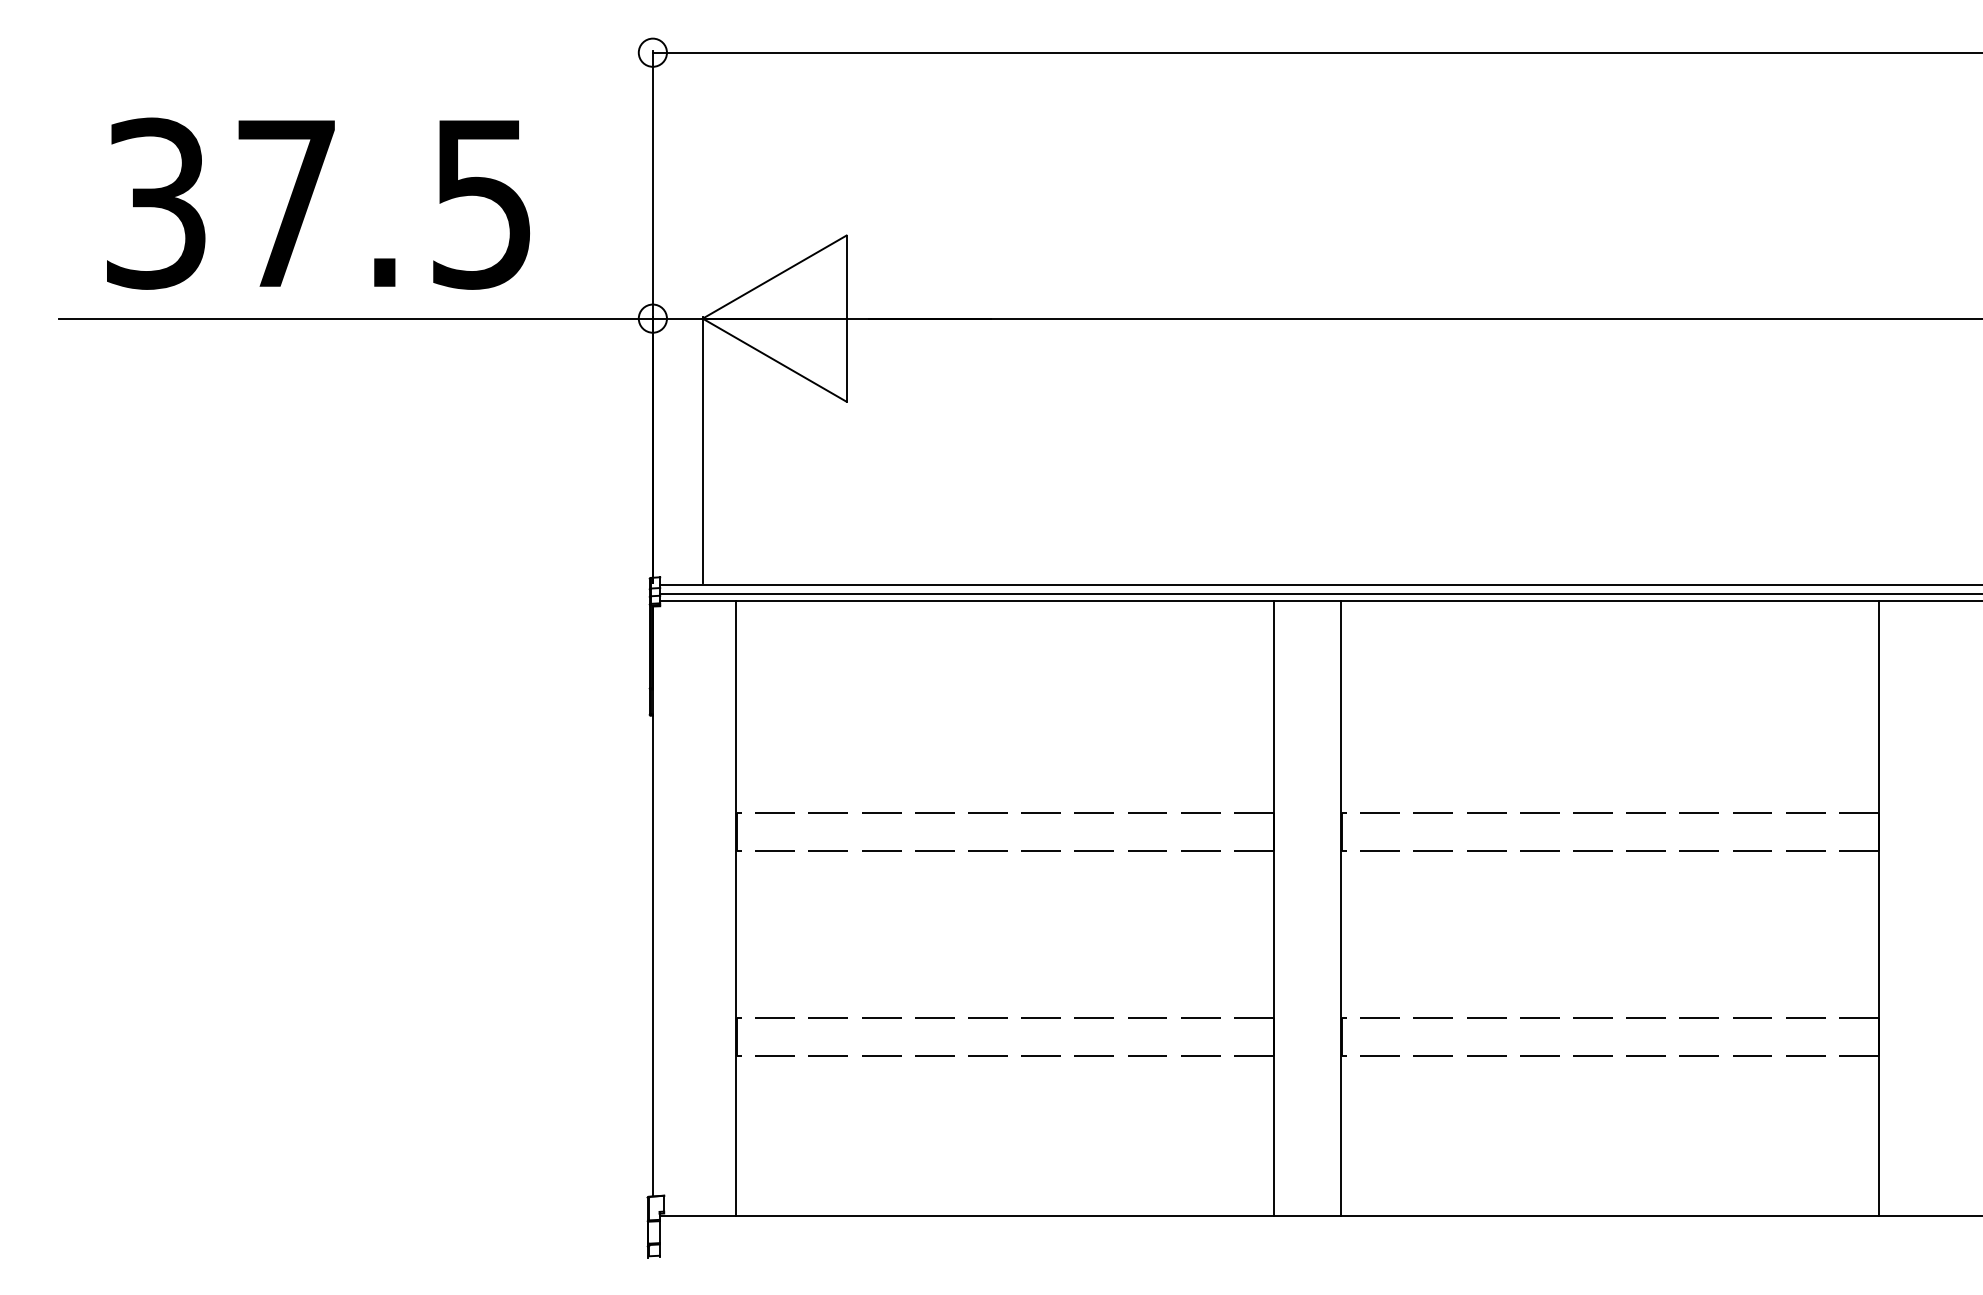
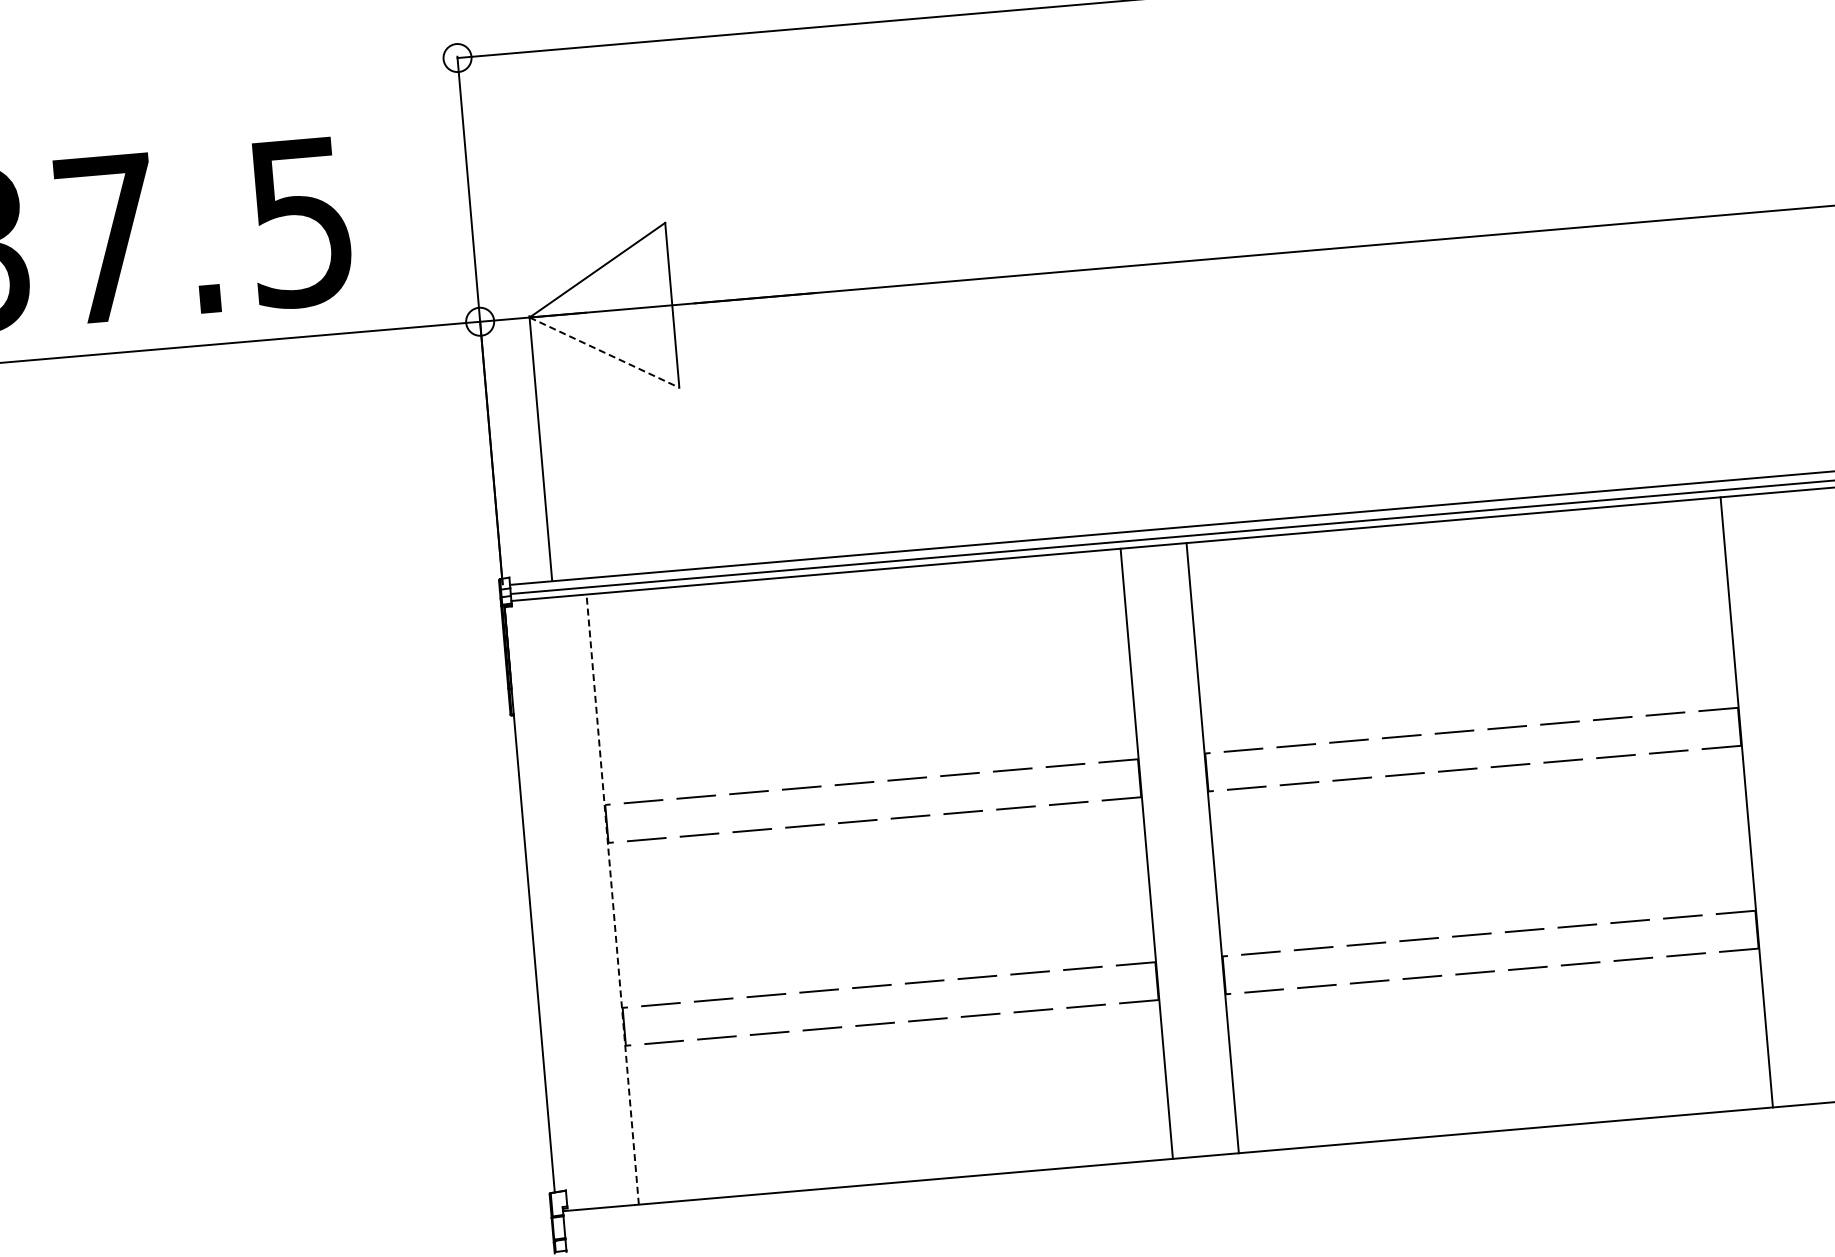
line: (775, 360) -> (605, 352), solid -> dashed
line: (735, 908) -> (612, 899), solid -> dashed

